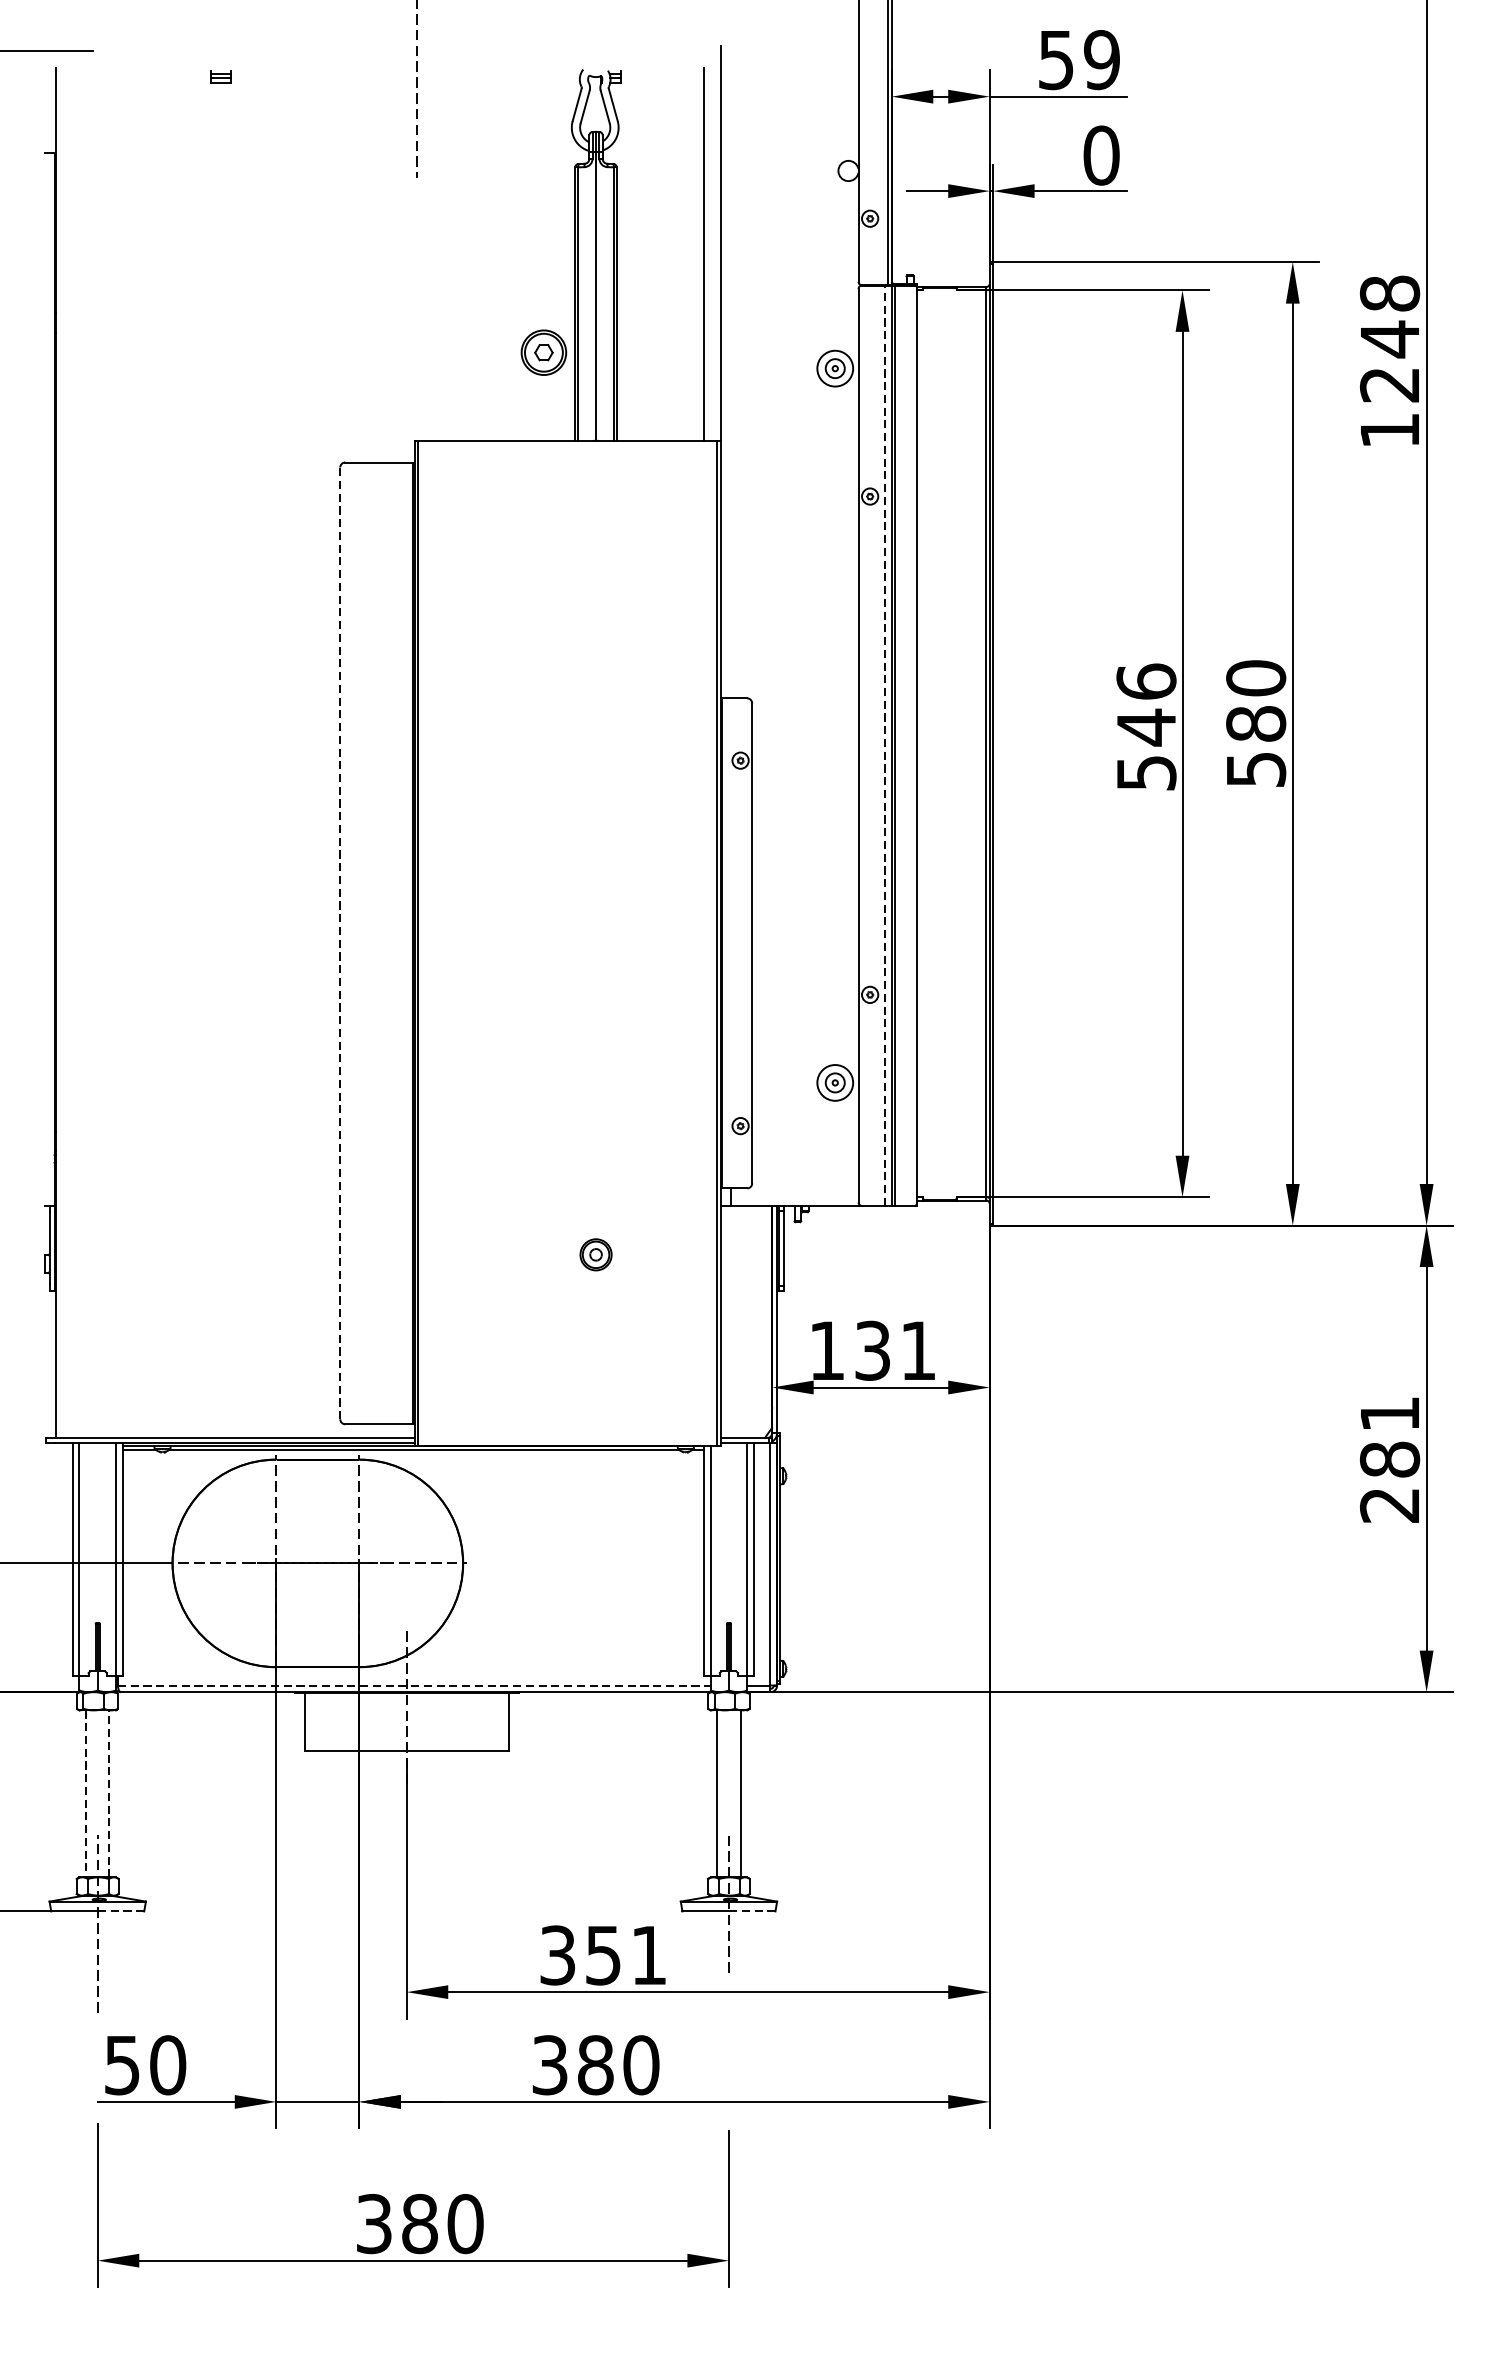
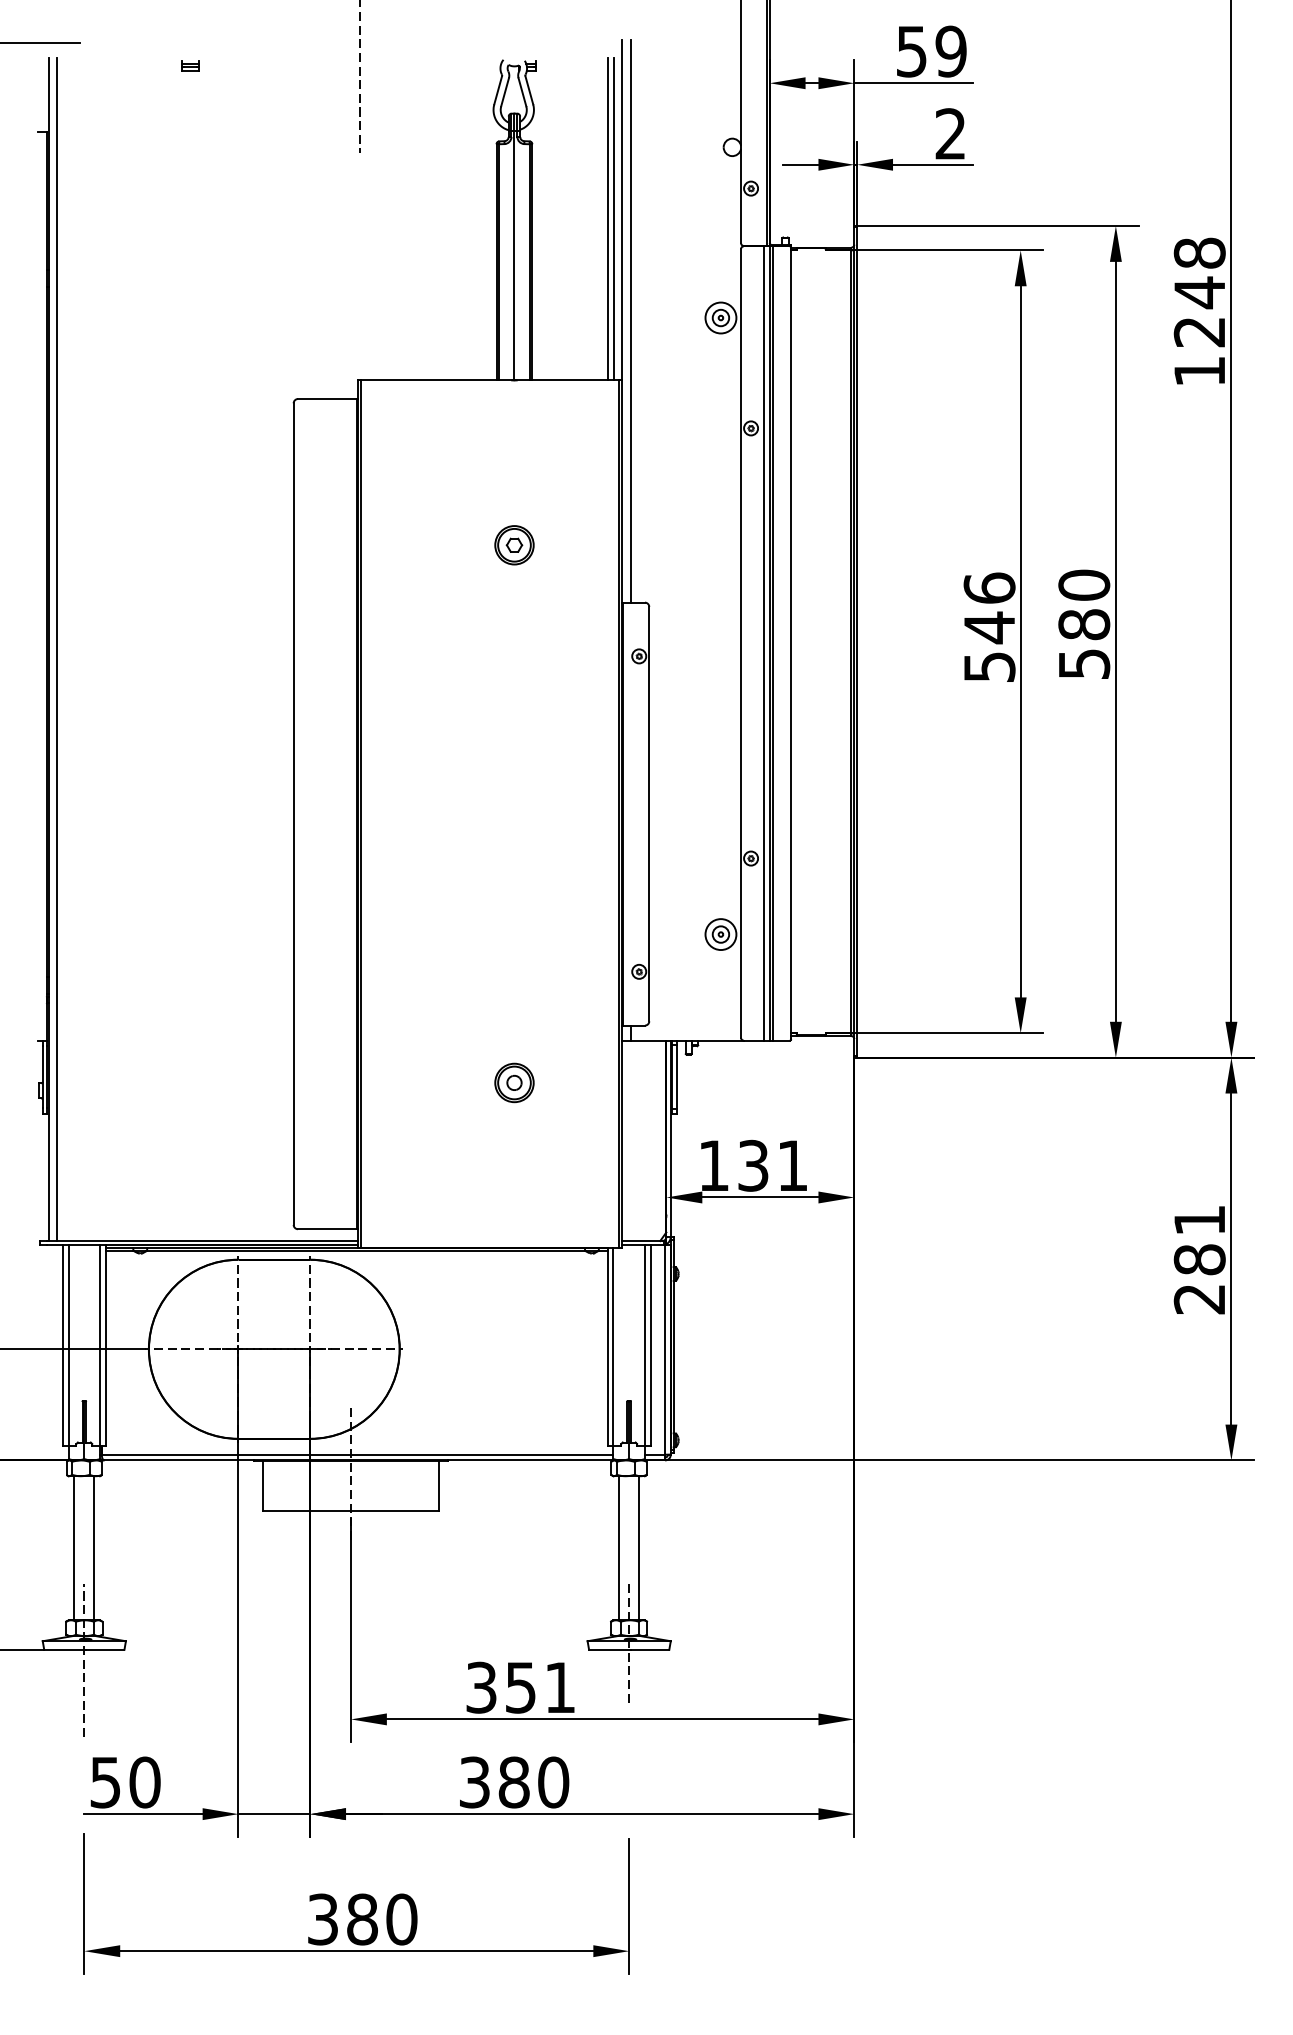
text: (1101, 156) -> (950, 134), 0 -> 2
line: (710, 254) -> (613, 219), added
part: (543, 352) -> (514, 545), moved
line: (730, 371) -> (630, 320), added
line: (884, 745) -> (763, 643), dashed -> solid
line: (66, 752) -> (57, 649), added
line: (340, 943) -> (293, 814), dashed -> solid
part: (596, 1254) -> (514, 1082), size x1.43
line: (414, 1685) -> (357, 1454), dashed -> solid
line: (109, 1793) -> (94, 1547), dashed -> solid
line: (86, 1794) -> (74, 1548), dashed -> solid
line: (121, 1911) -> (104, 1649), dashed -> solid
line: (752, 1911) -> (649, 1649), dashed -> solid

